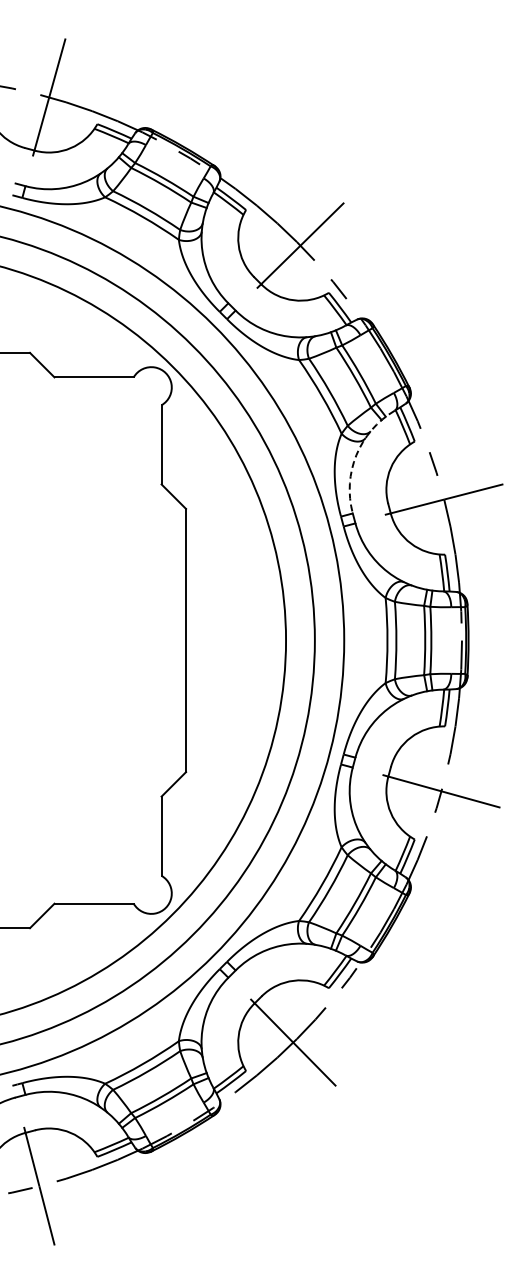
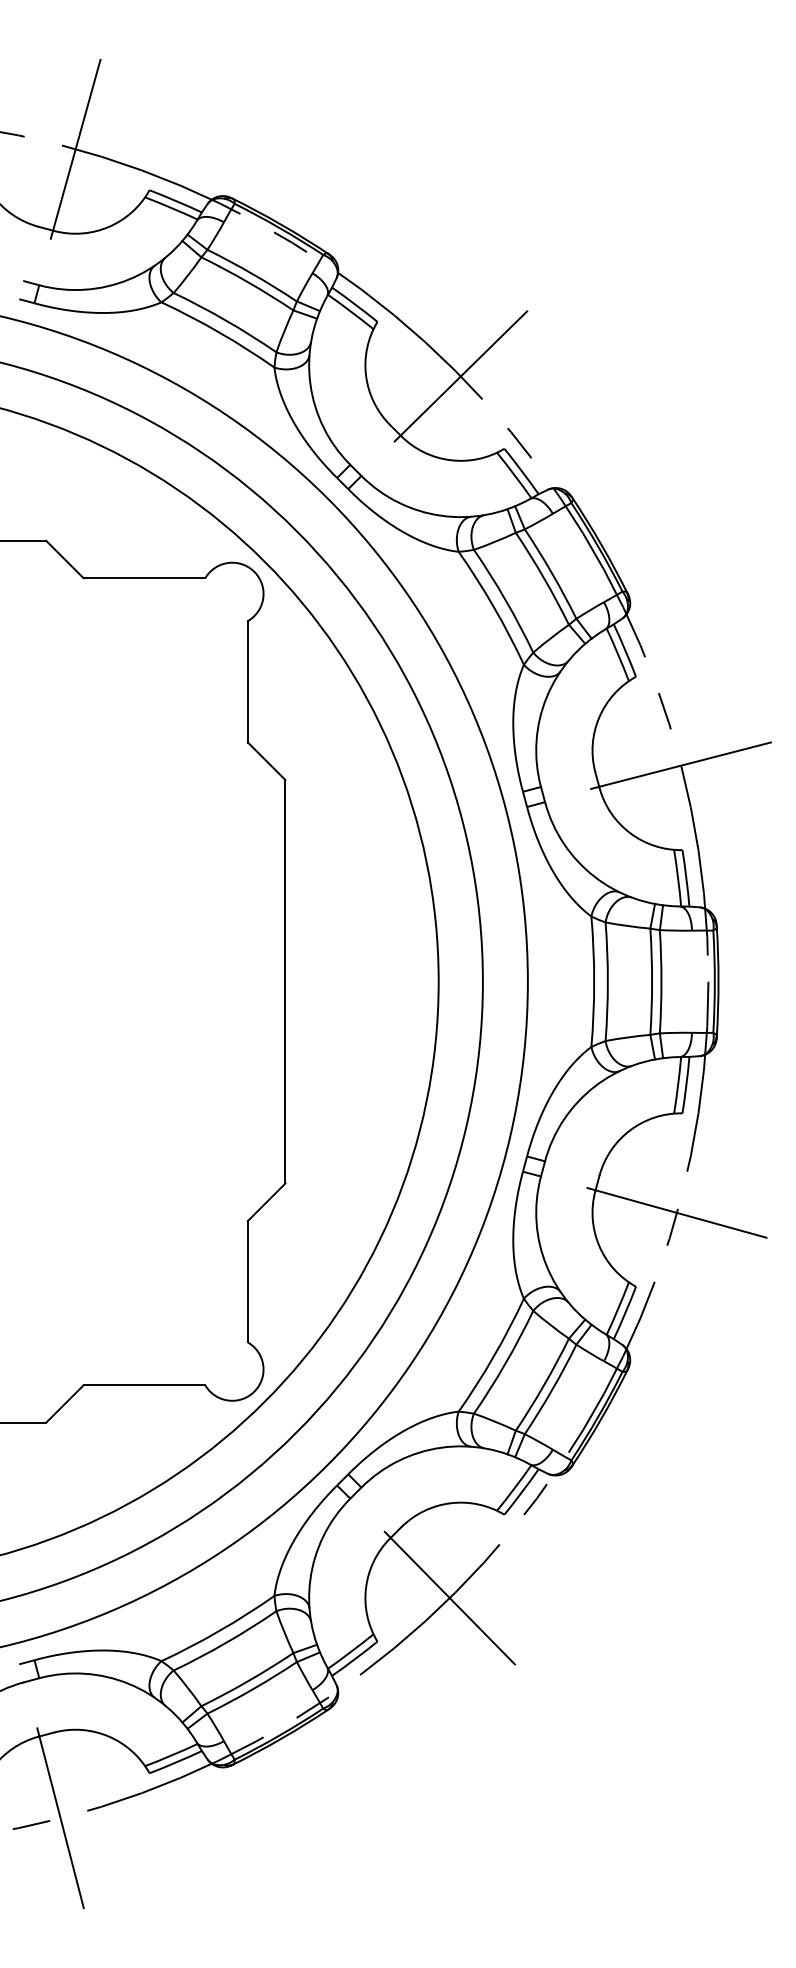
arc: (356, 455) -> (546, 698), dashed -> solid

